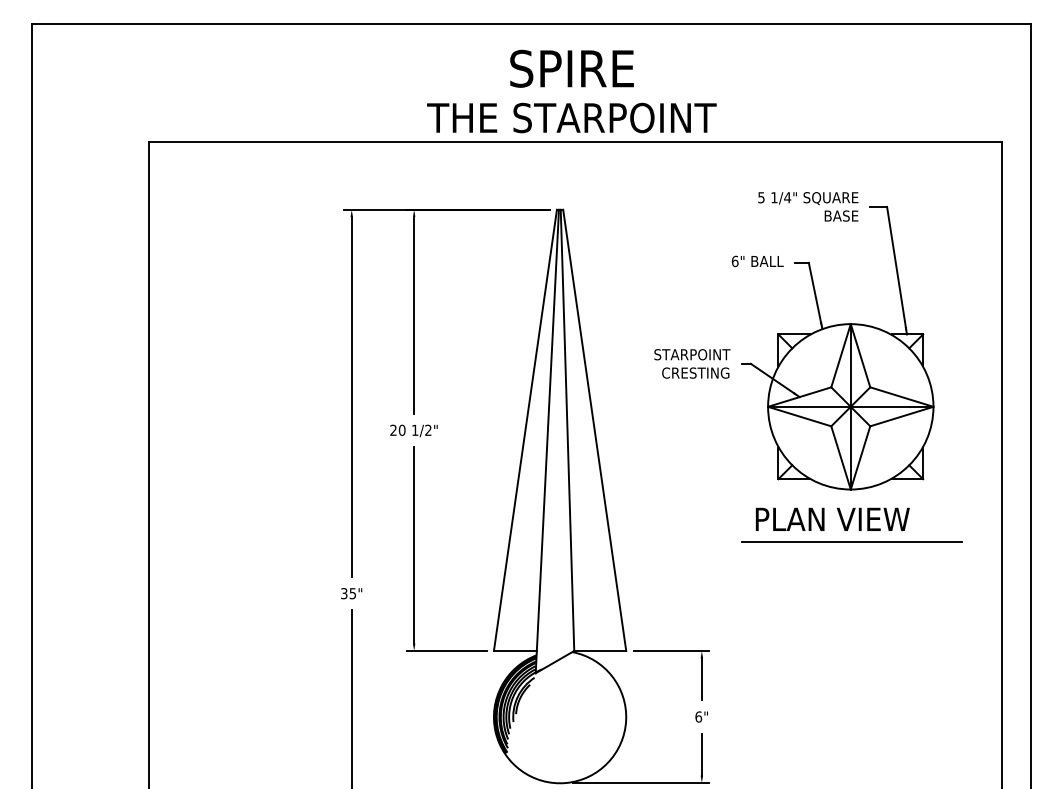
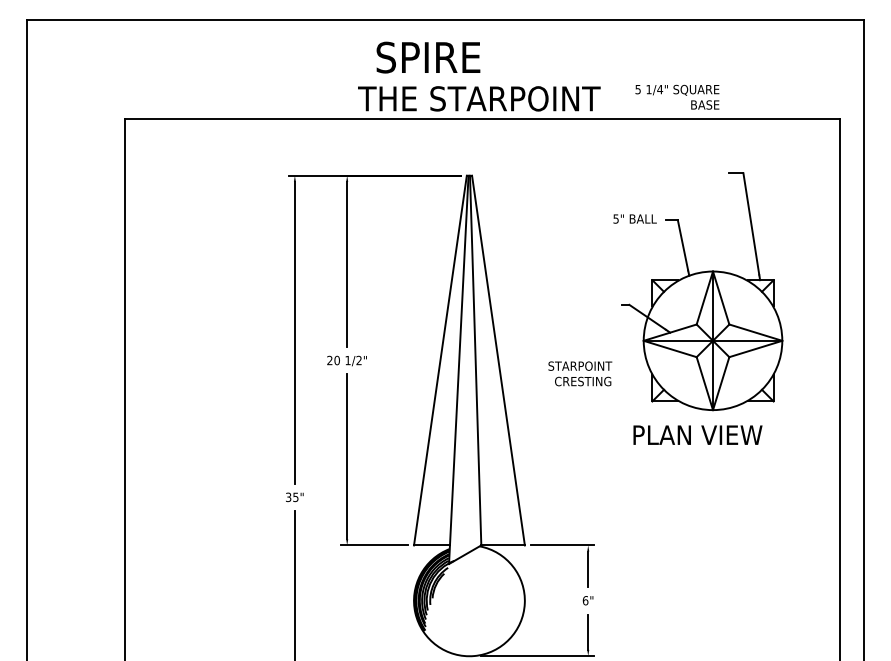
text: (572, 68) -> (428, 57), moved
text: (808, 205) -> (677, 96), moved
text: (734, 260) -> (615, 218), 6" -> 5"
text: (692, 363) -> (580, 373), moved
line: (851, 542) -> (713, 454), removed

